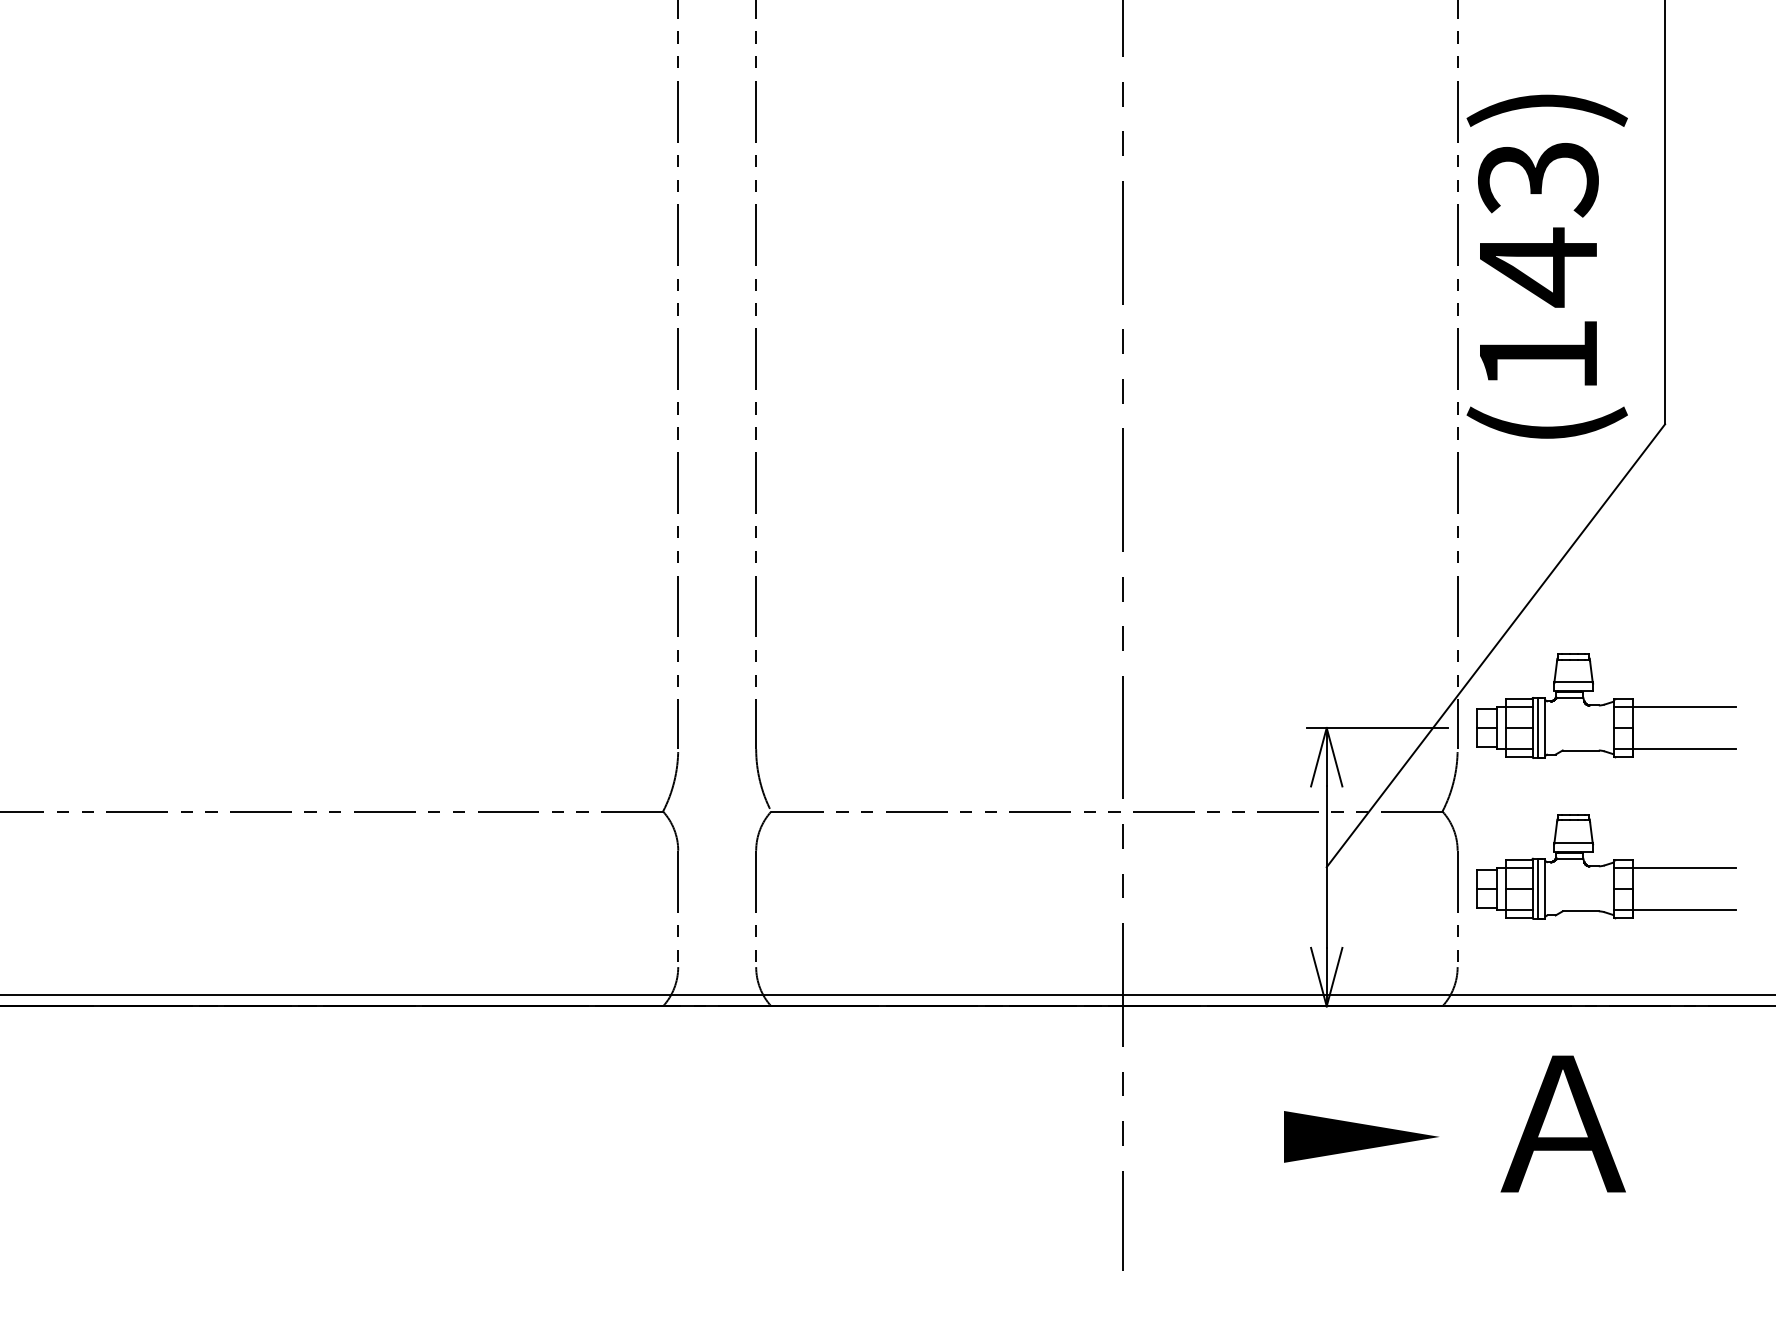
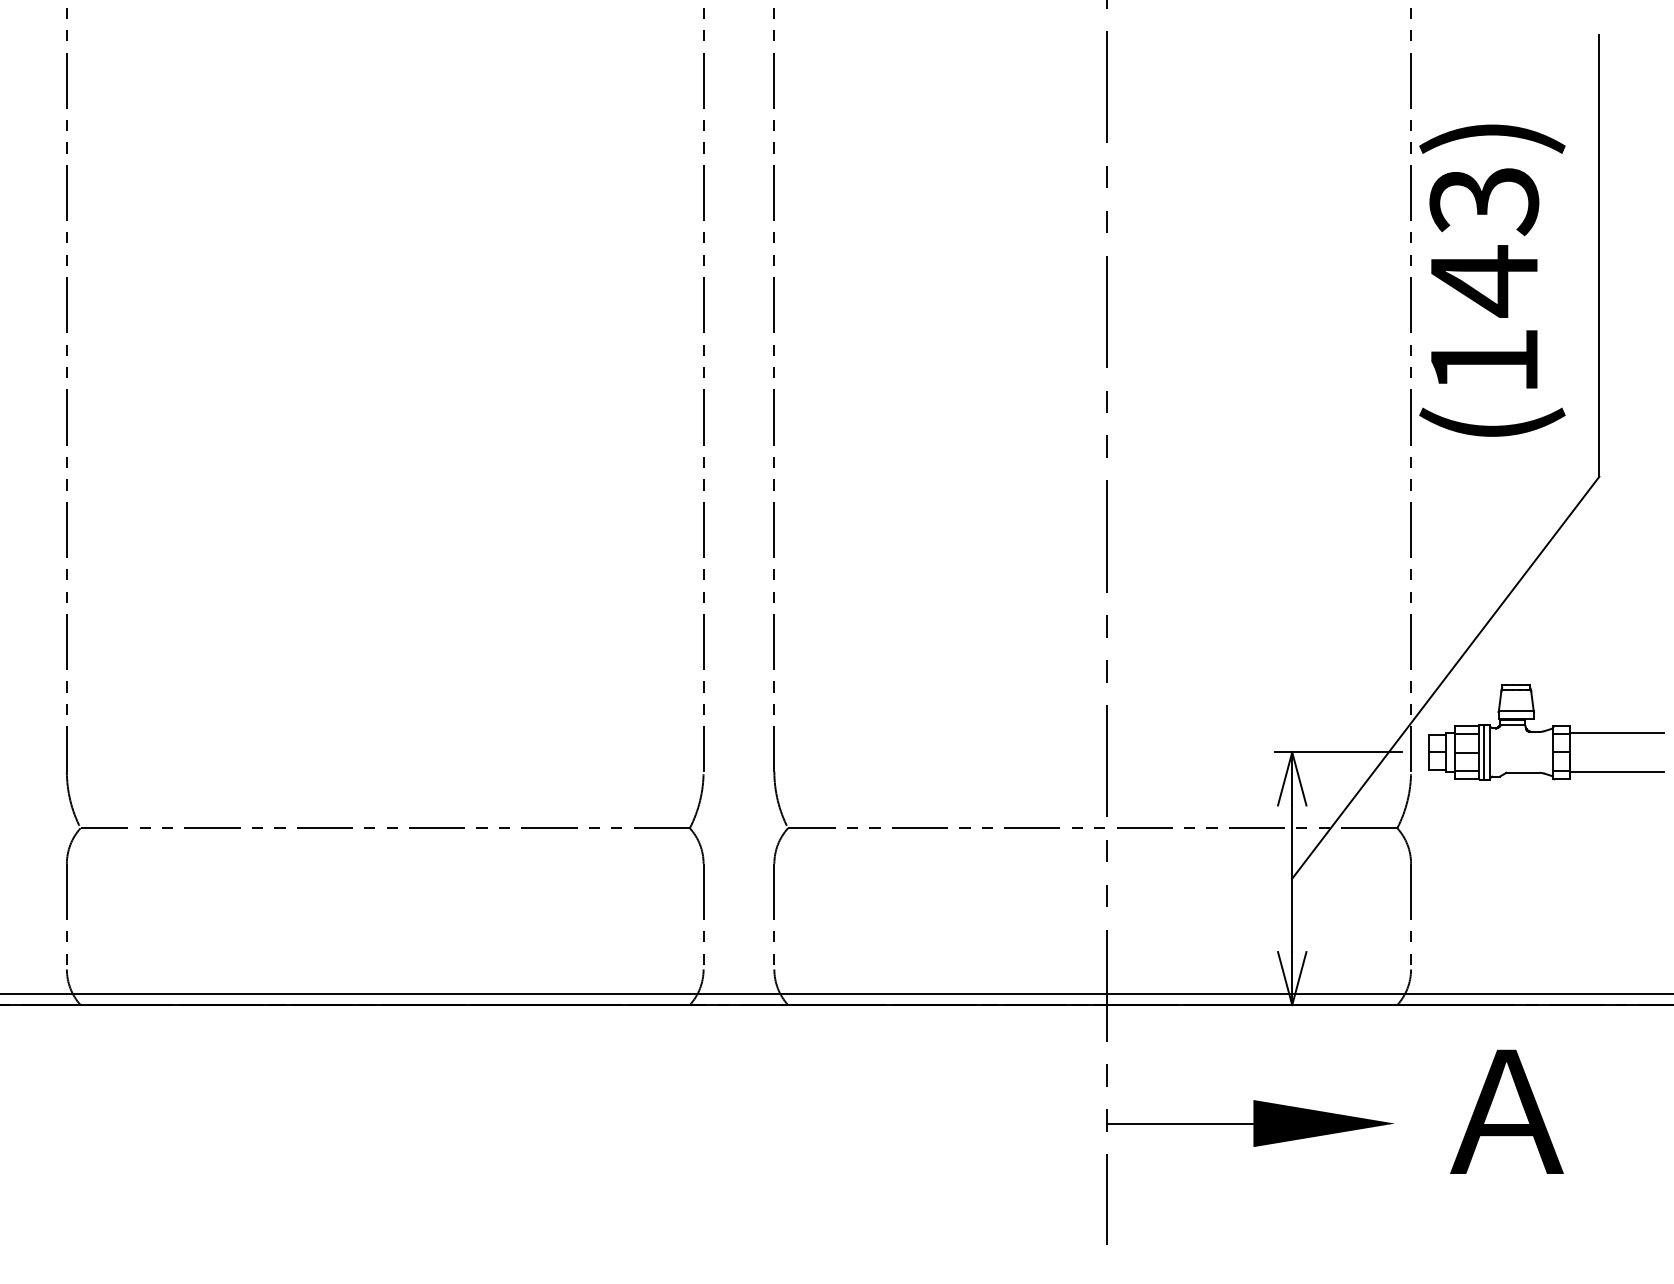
text: (1547, 266) -> (1492, 280), moved
part: (1606, 866) -> (1546, 878), removed
line: (1203, 1136) -> (1180, 1123), added

